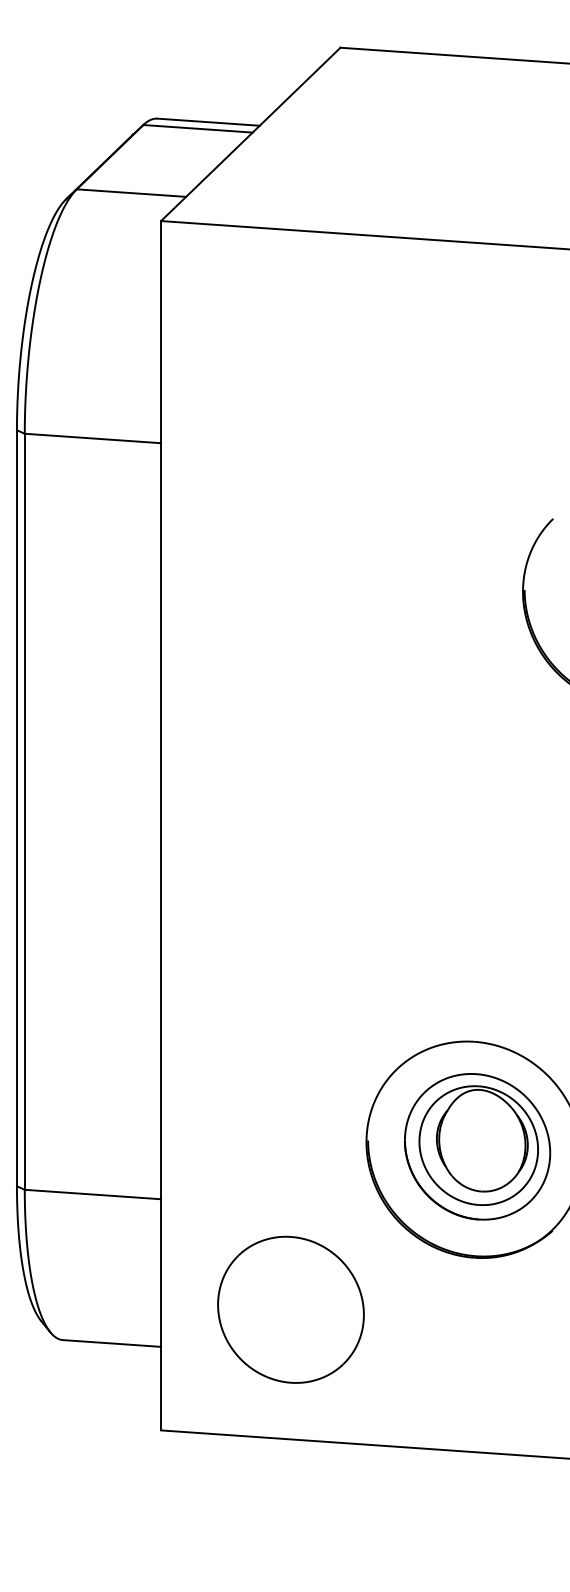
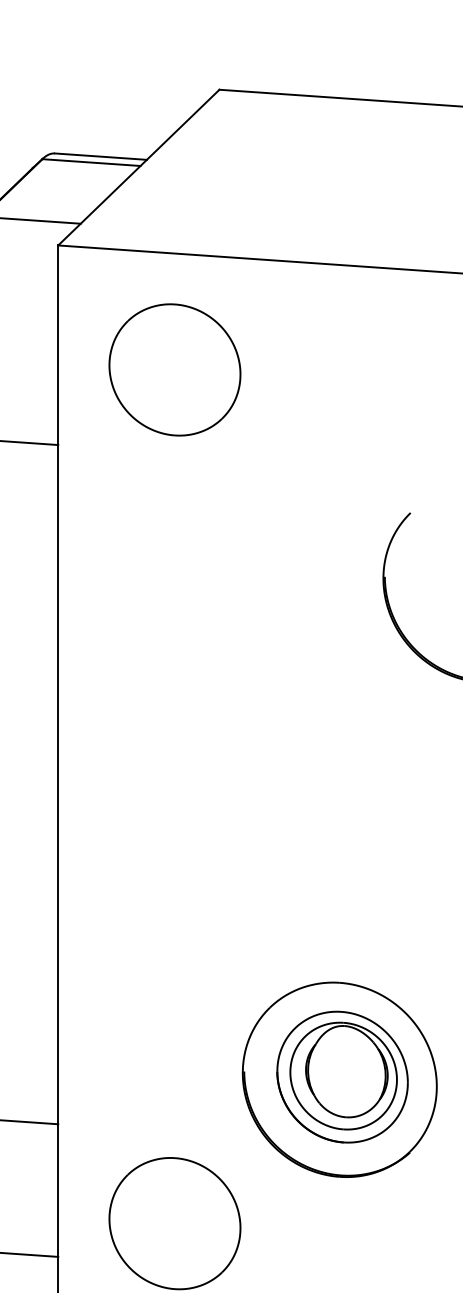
part: (290, 359) -> (174, 369), added

